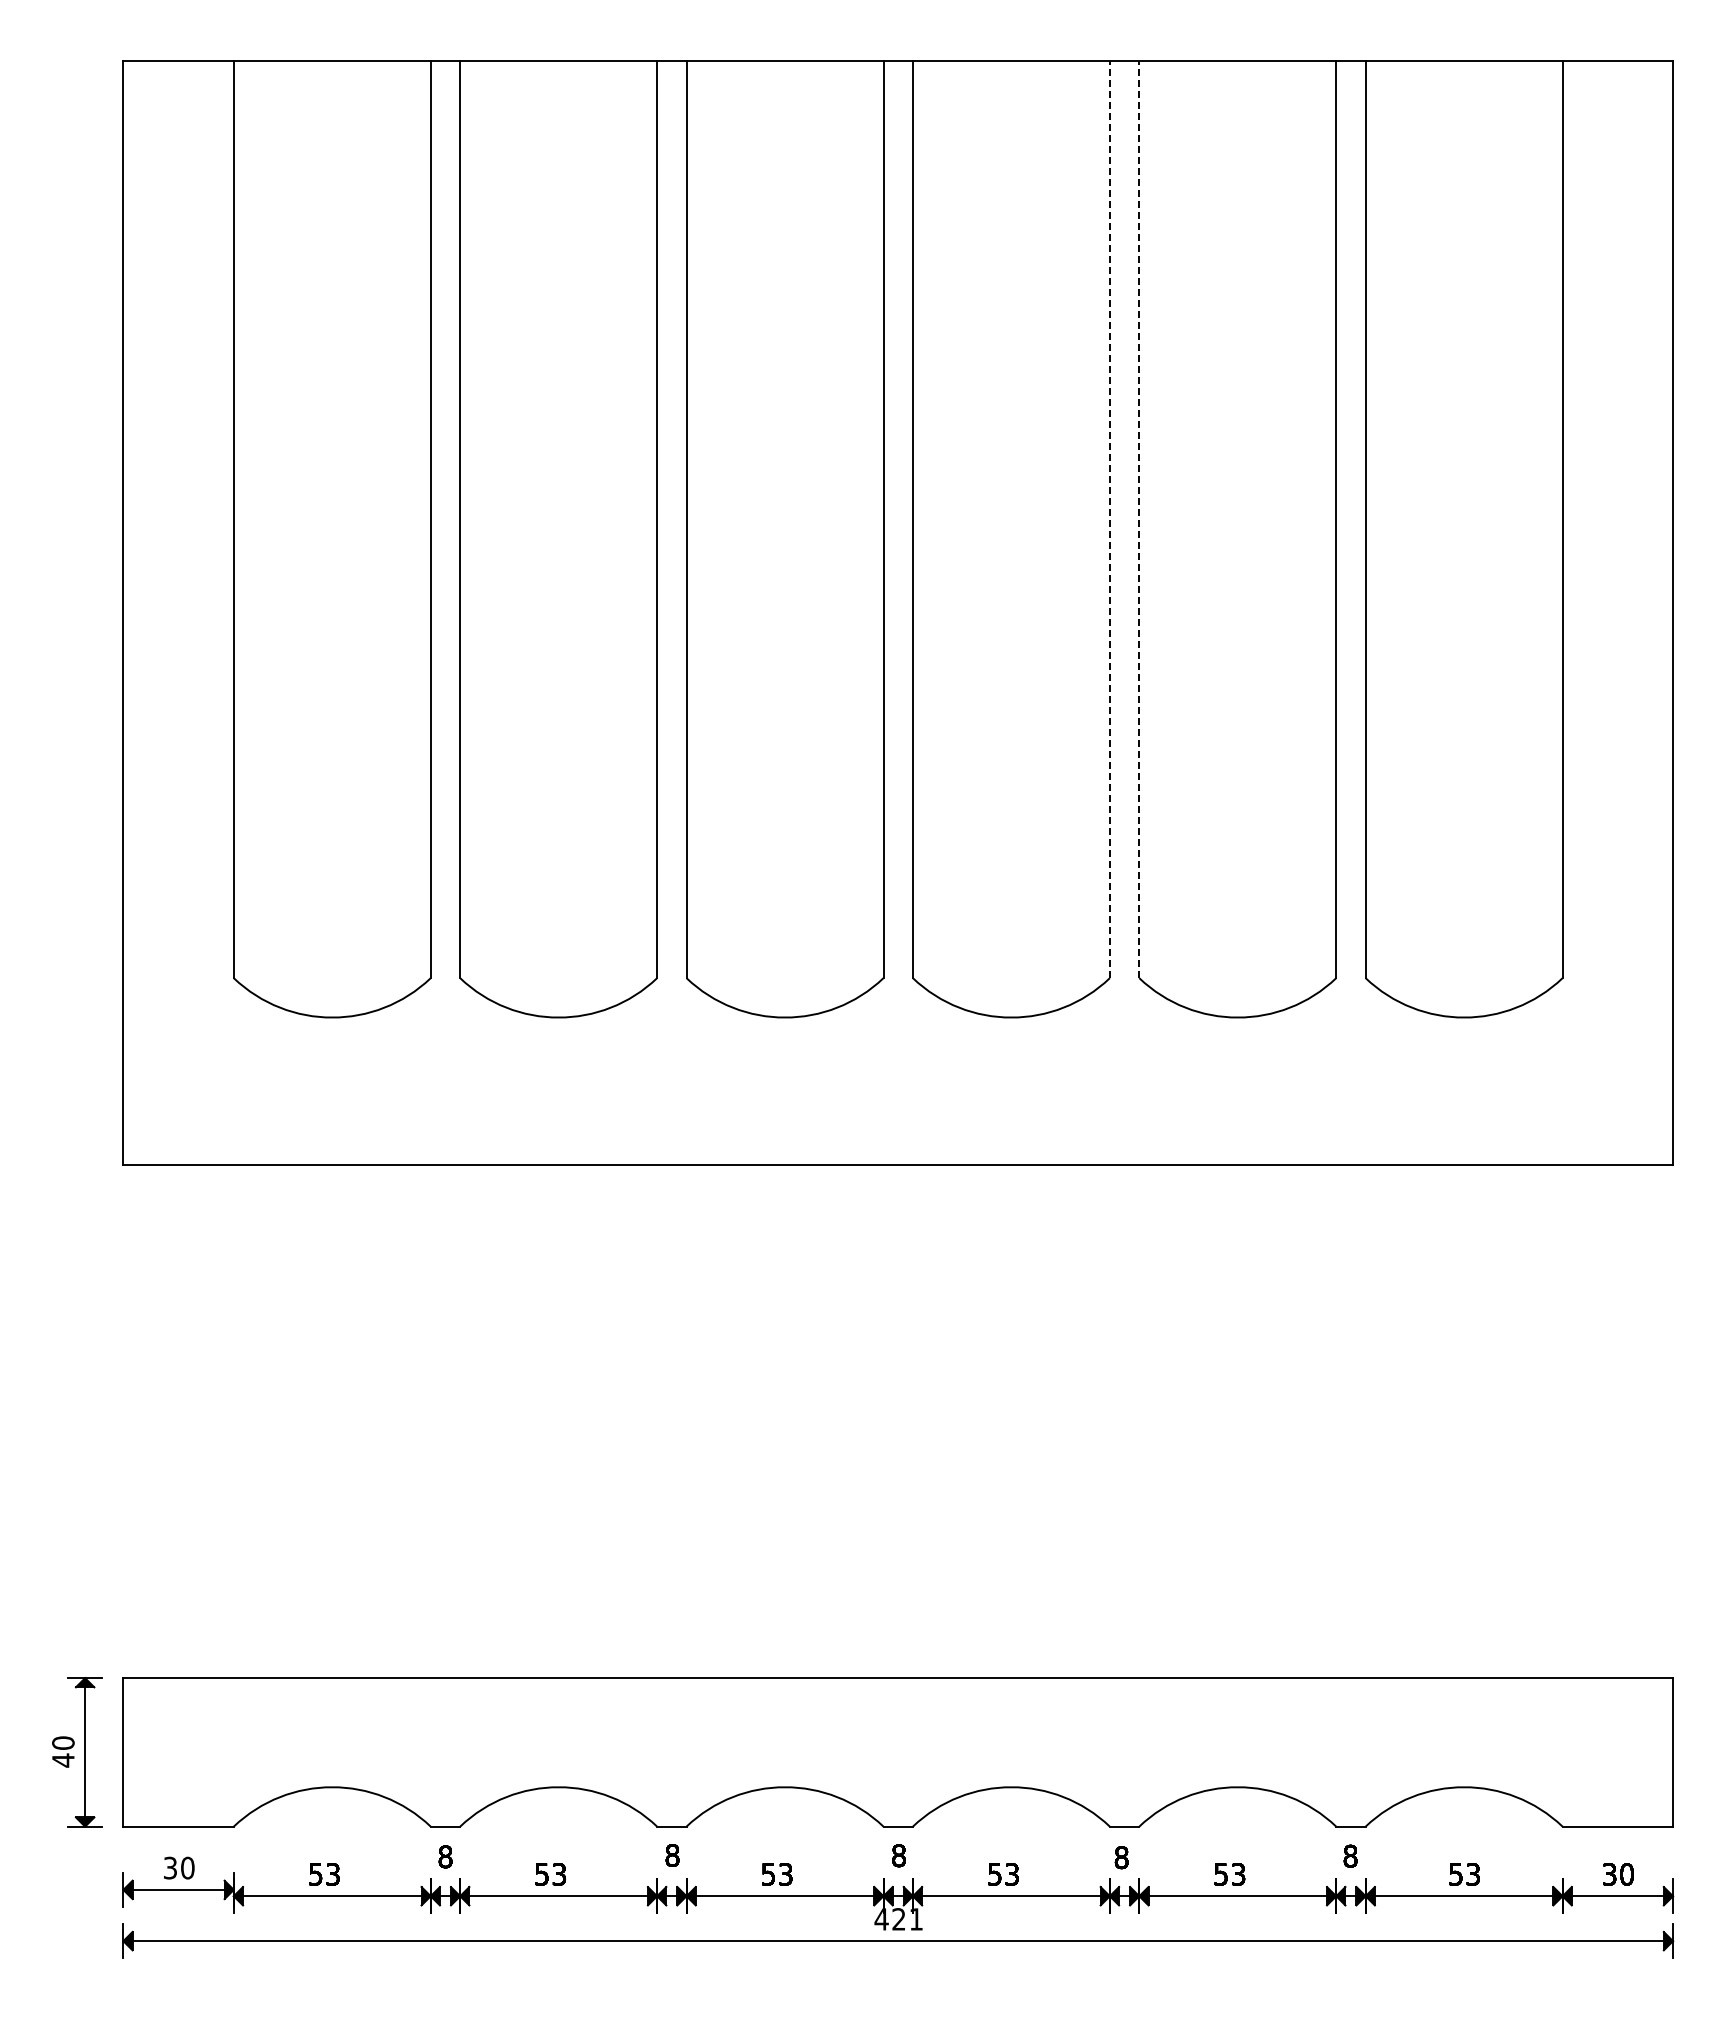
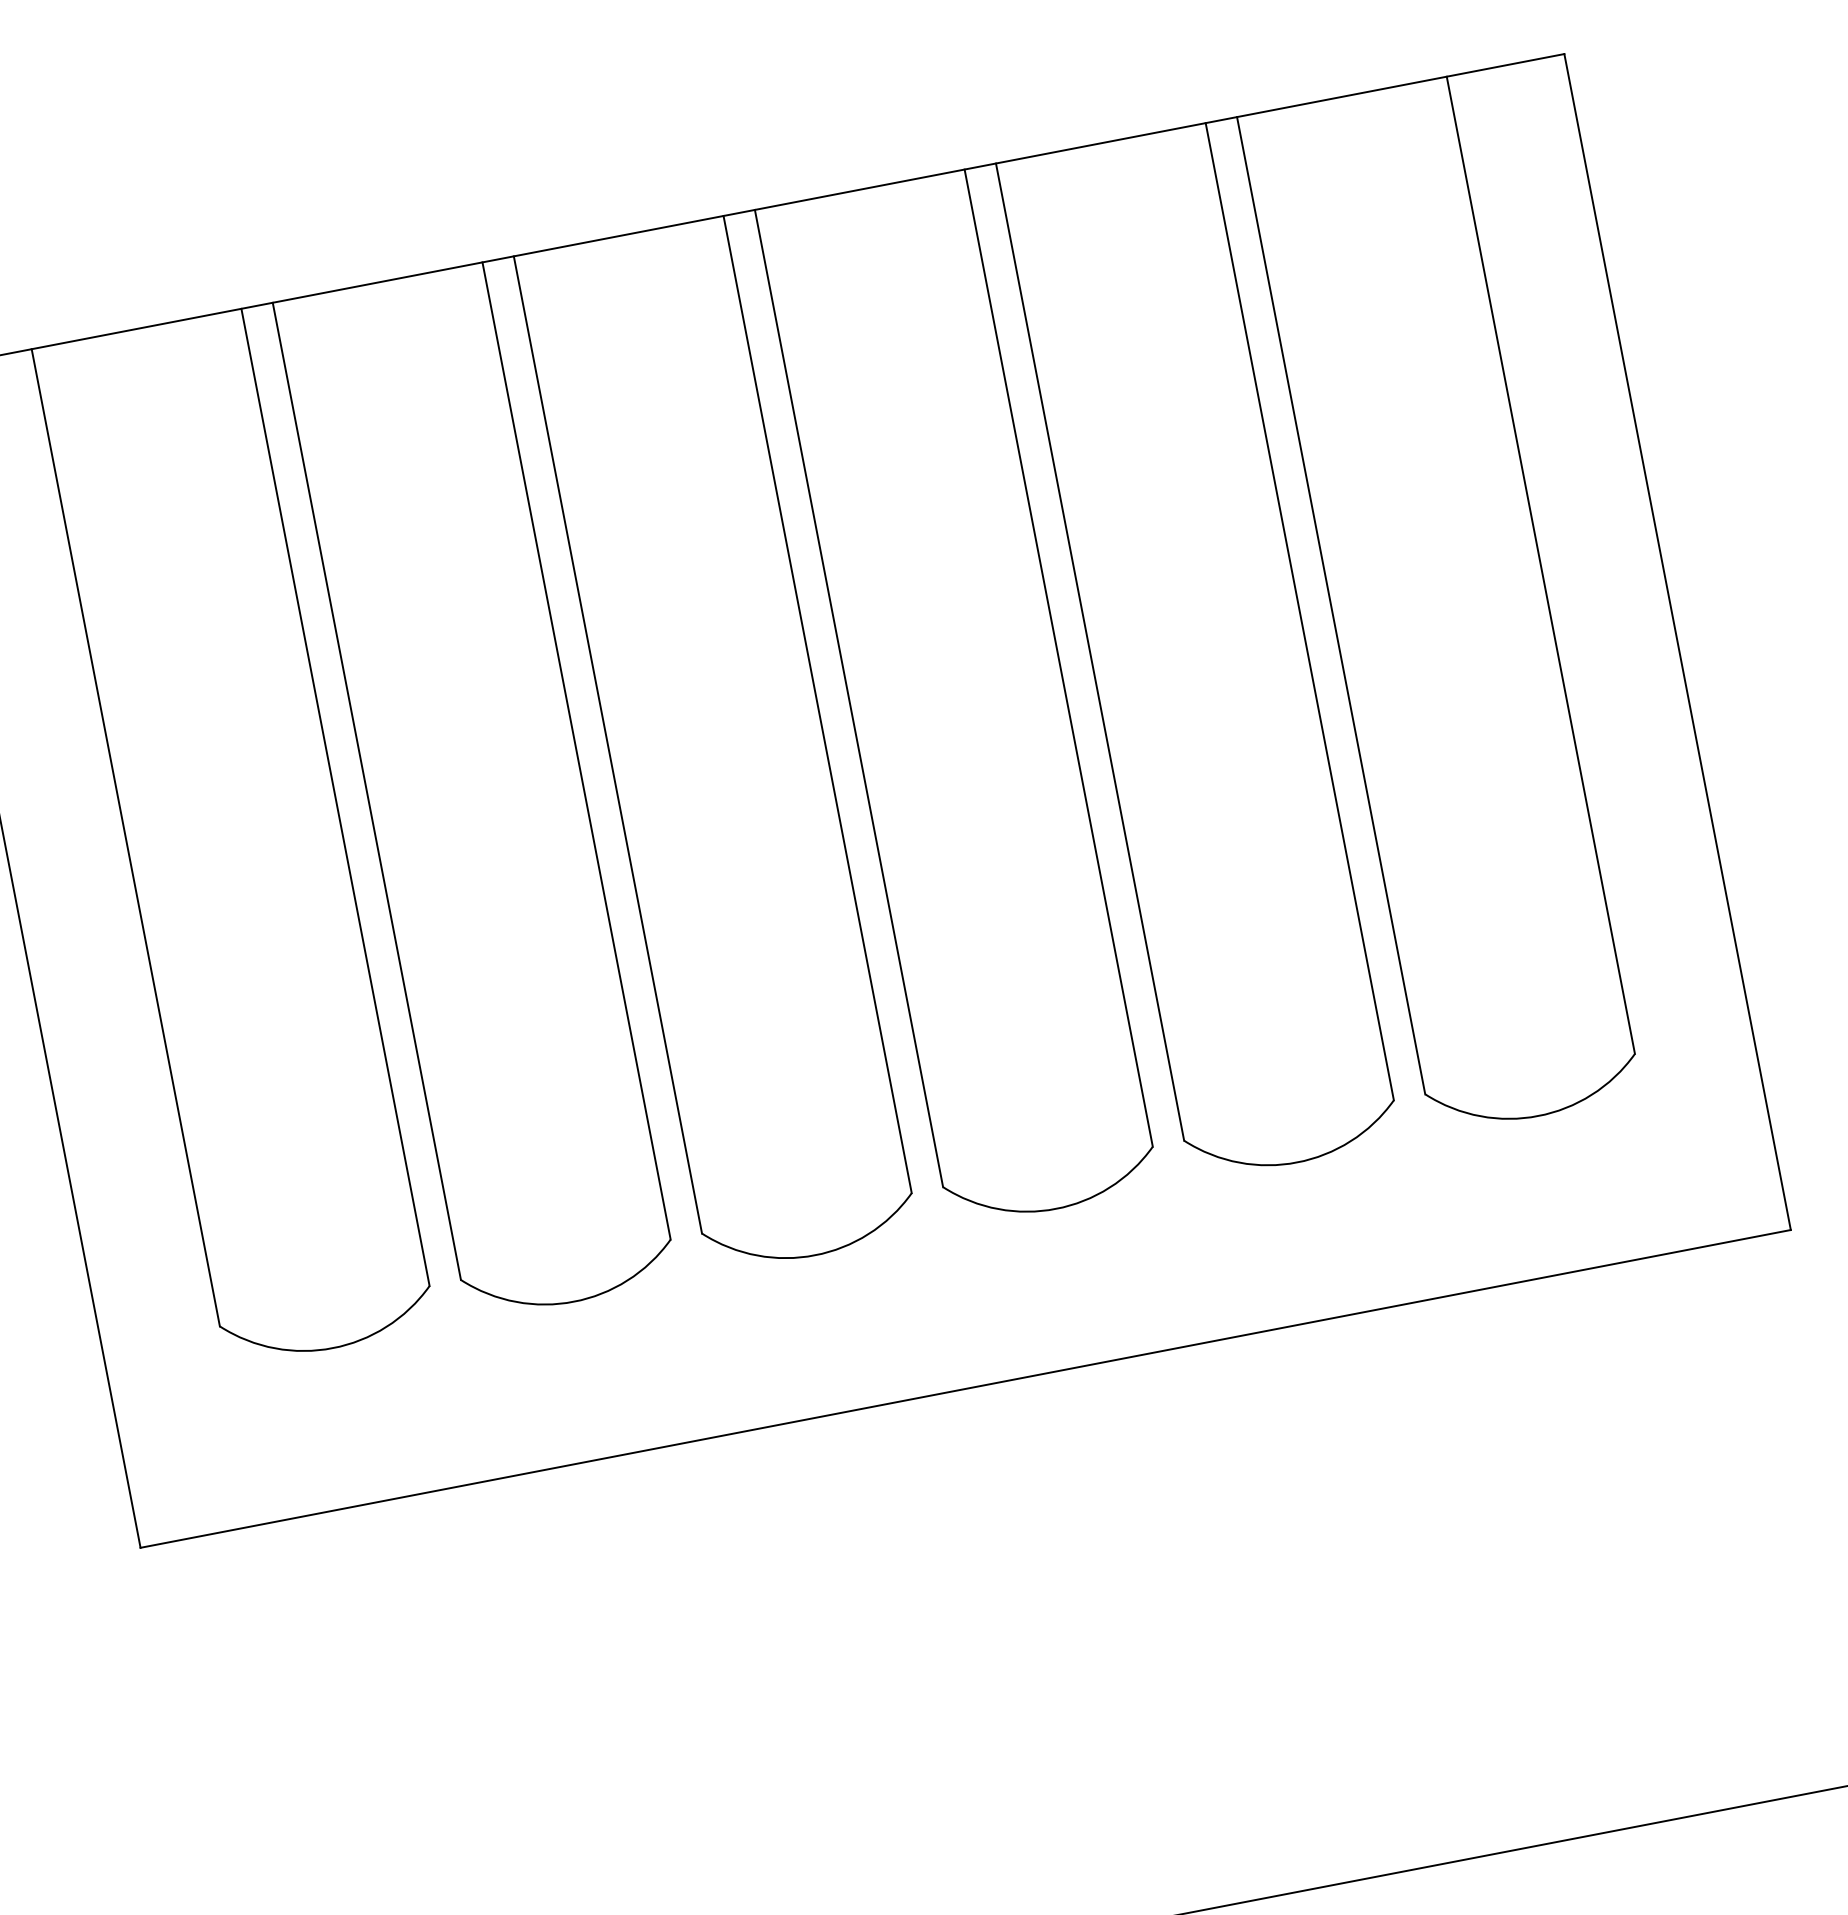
line: (1109, 519) -> (1058, 658), dashed -> solid
line: (1139, 519) -> (1090, 652), dashed -> solid

